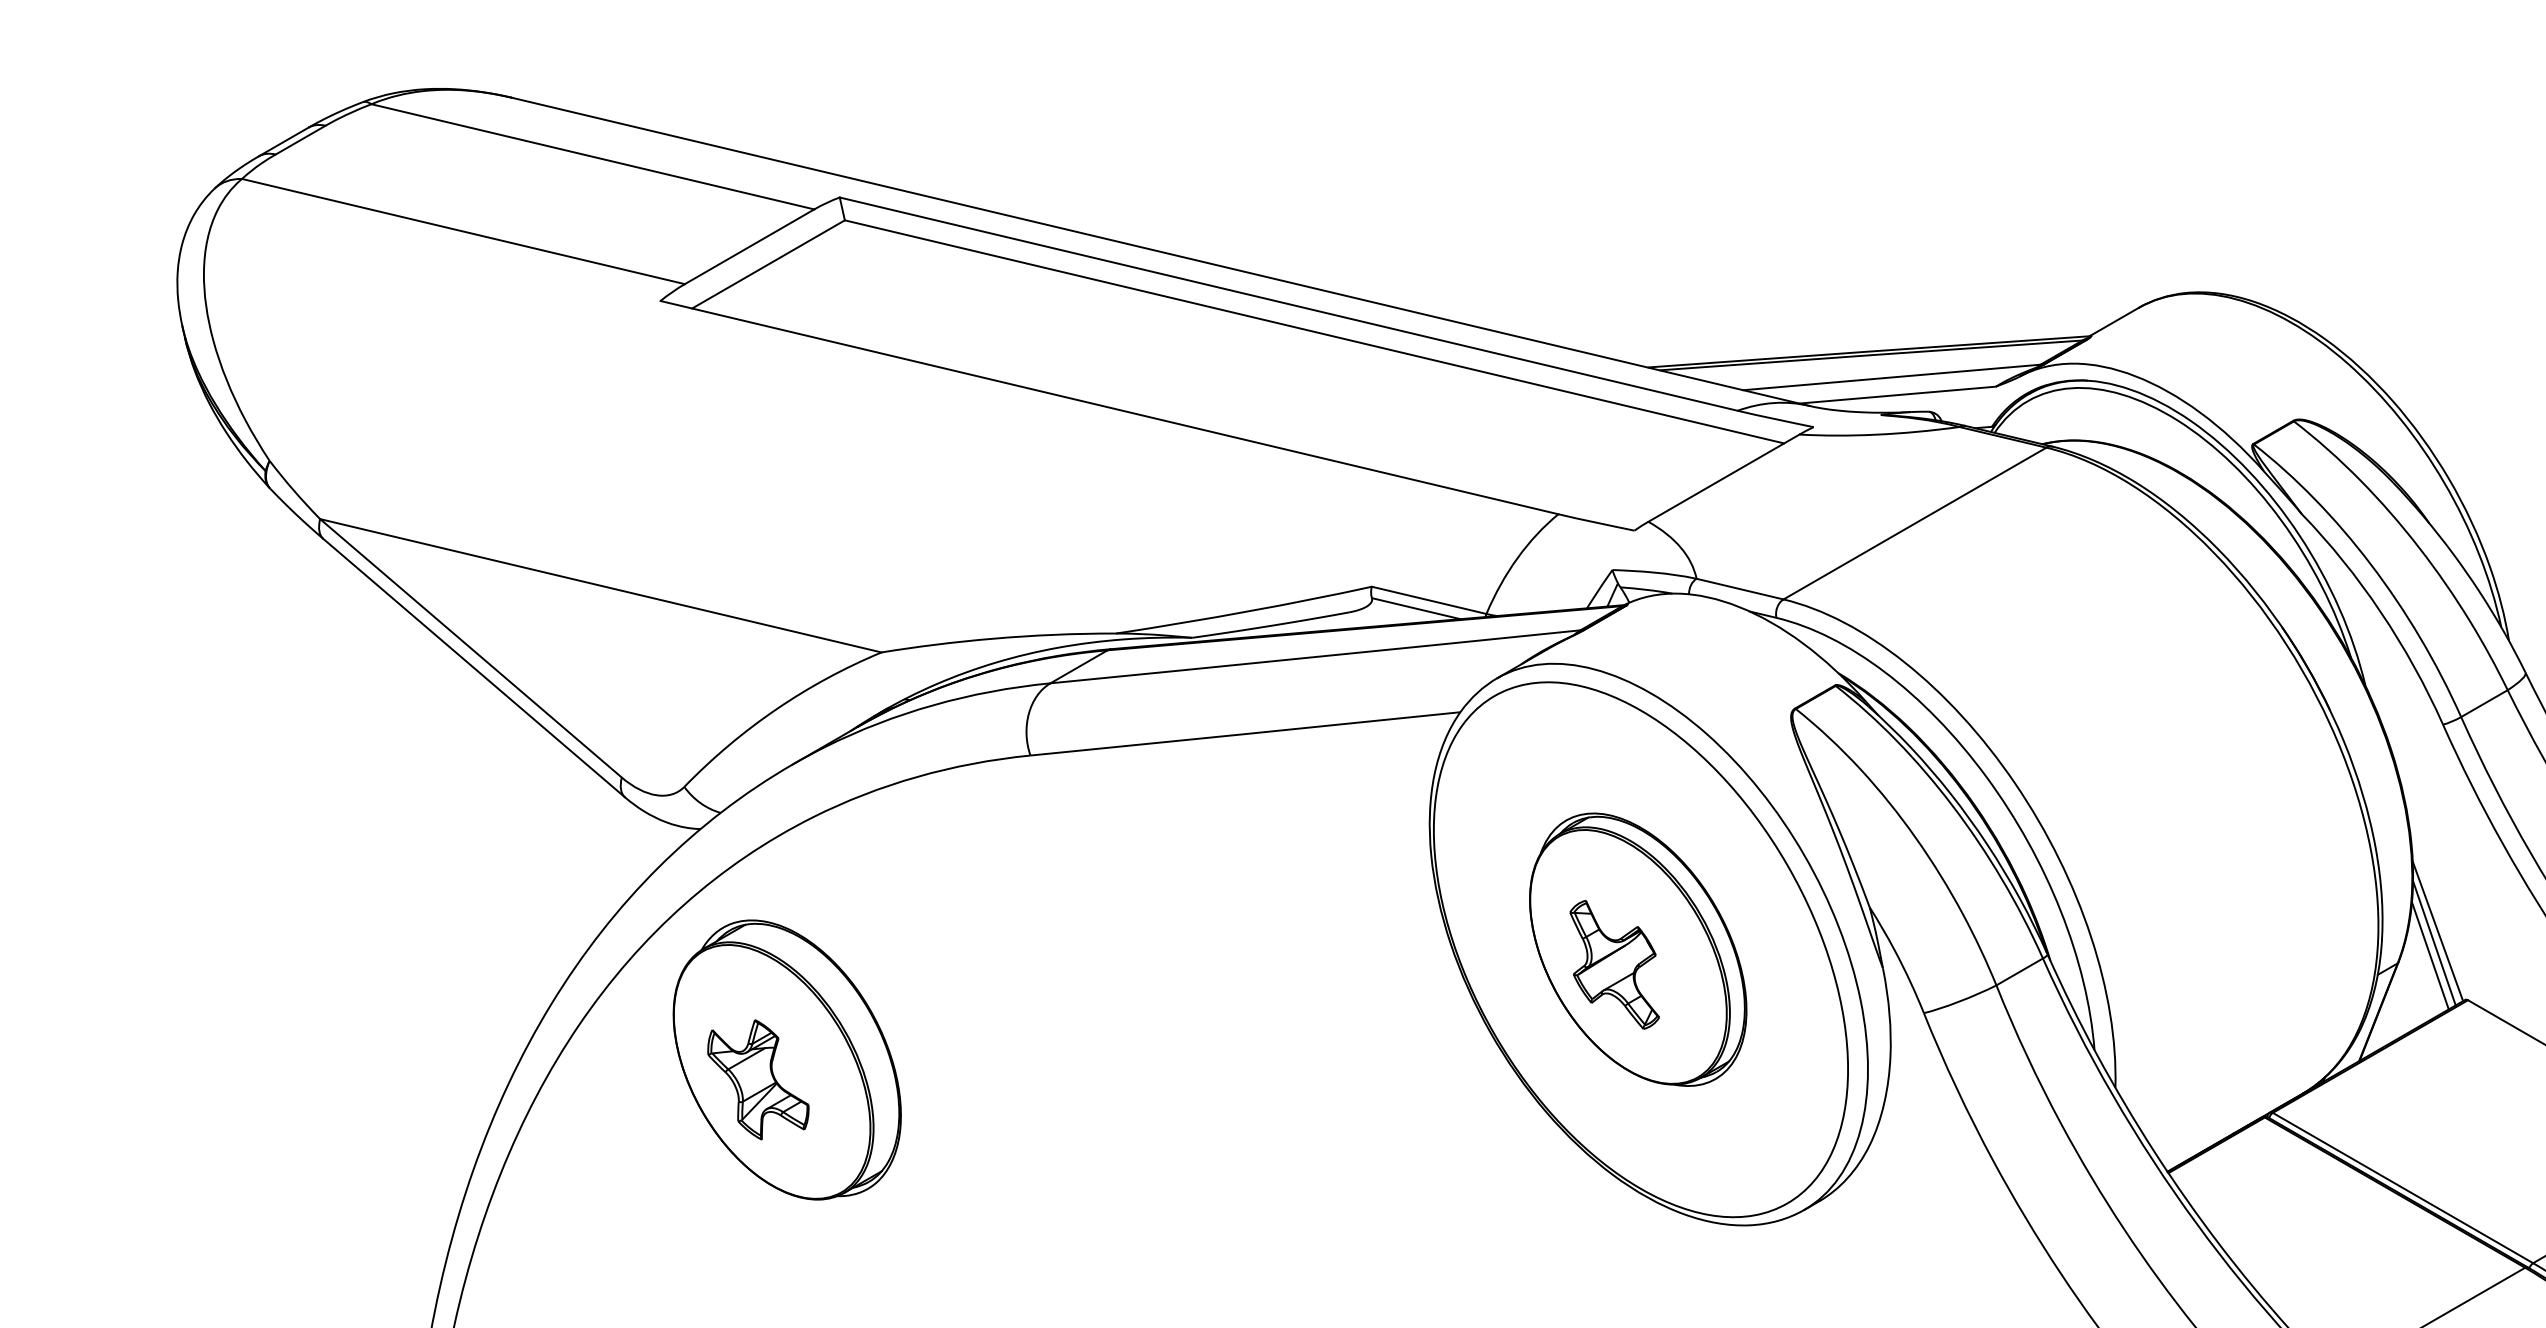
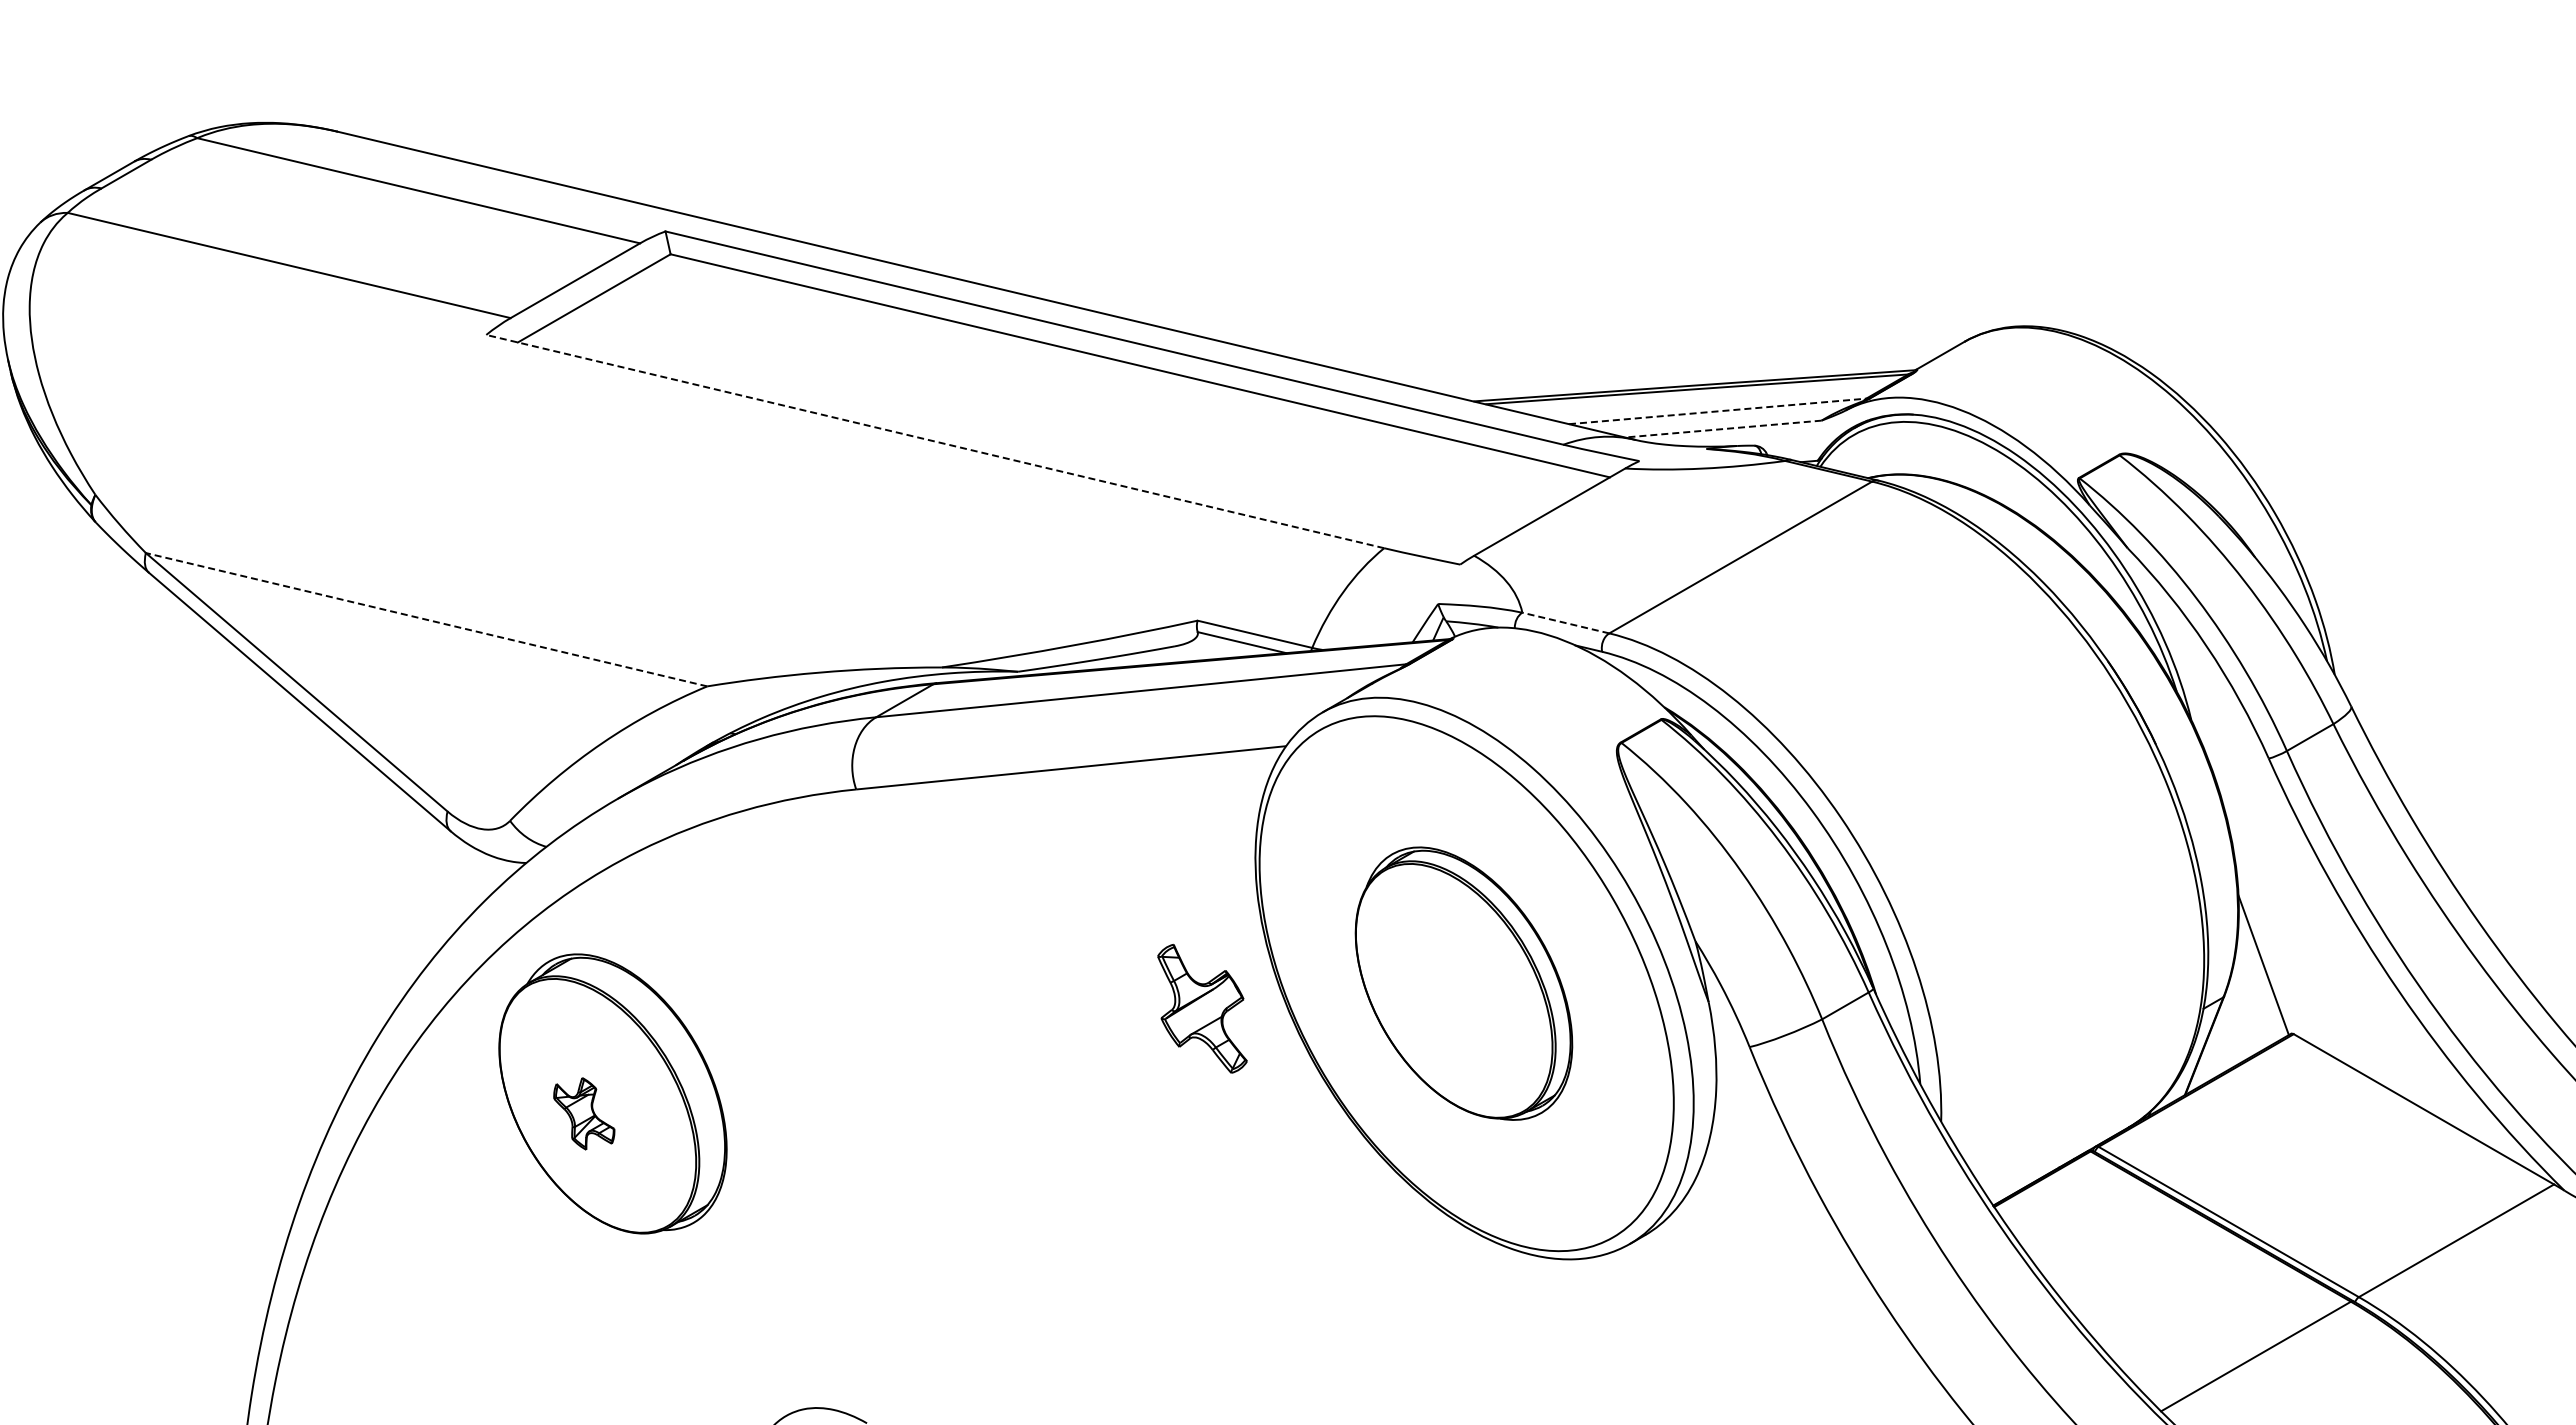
line: (1892, 377) -> (1718, 411), solid -> dashed
line: (1897, 395) -> (1723, 429), solid -> dashed
line: (1108, 407) -> (934, 441), solid -> dashed
line: (600, 585) -> (426, 619), solid -> dashed
line: (1739, 589) -> (1565, 623), solid -> dashed
line: (2433, 943) -> (2259, 977), removed
line: (2429, 955) -> (2255, 989), removed
part: (1614, 964) -> (1202, 1008), moved
part: (758, 1079) -> (584, 1113), size x0.6

